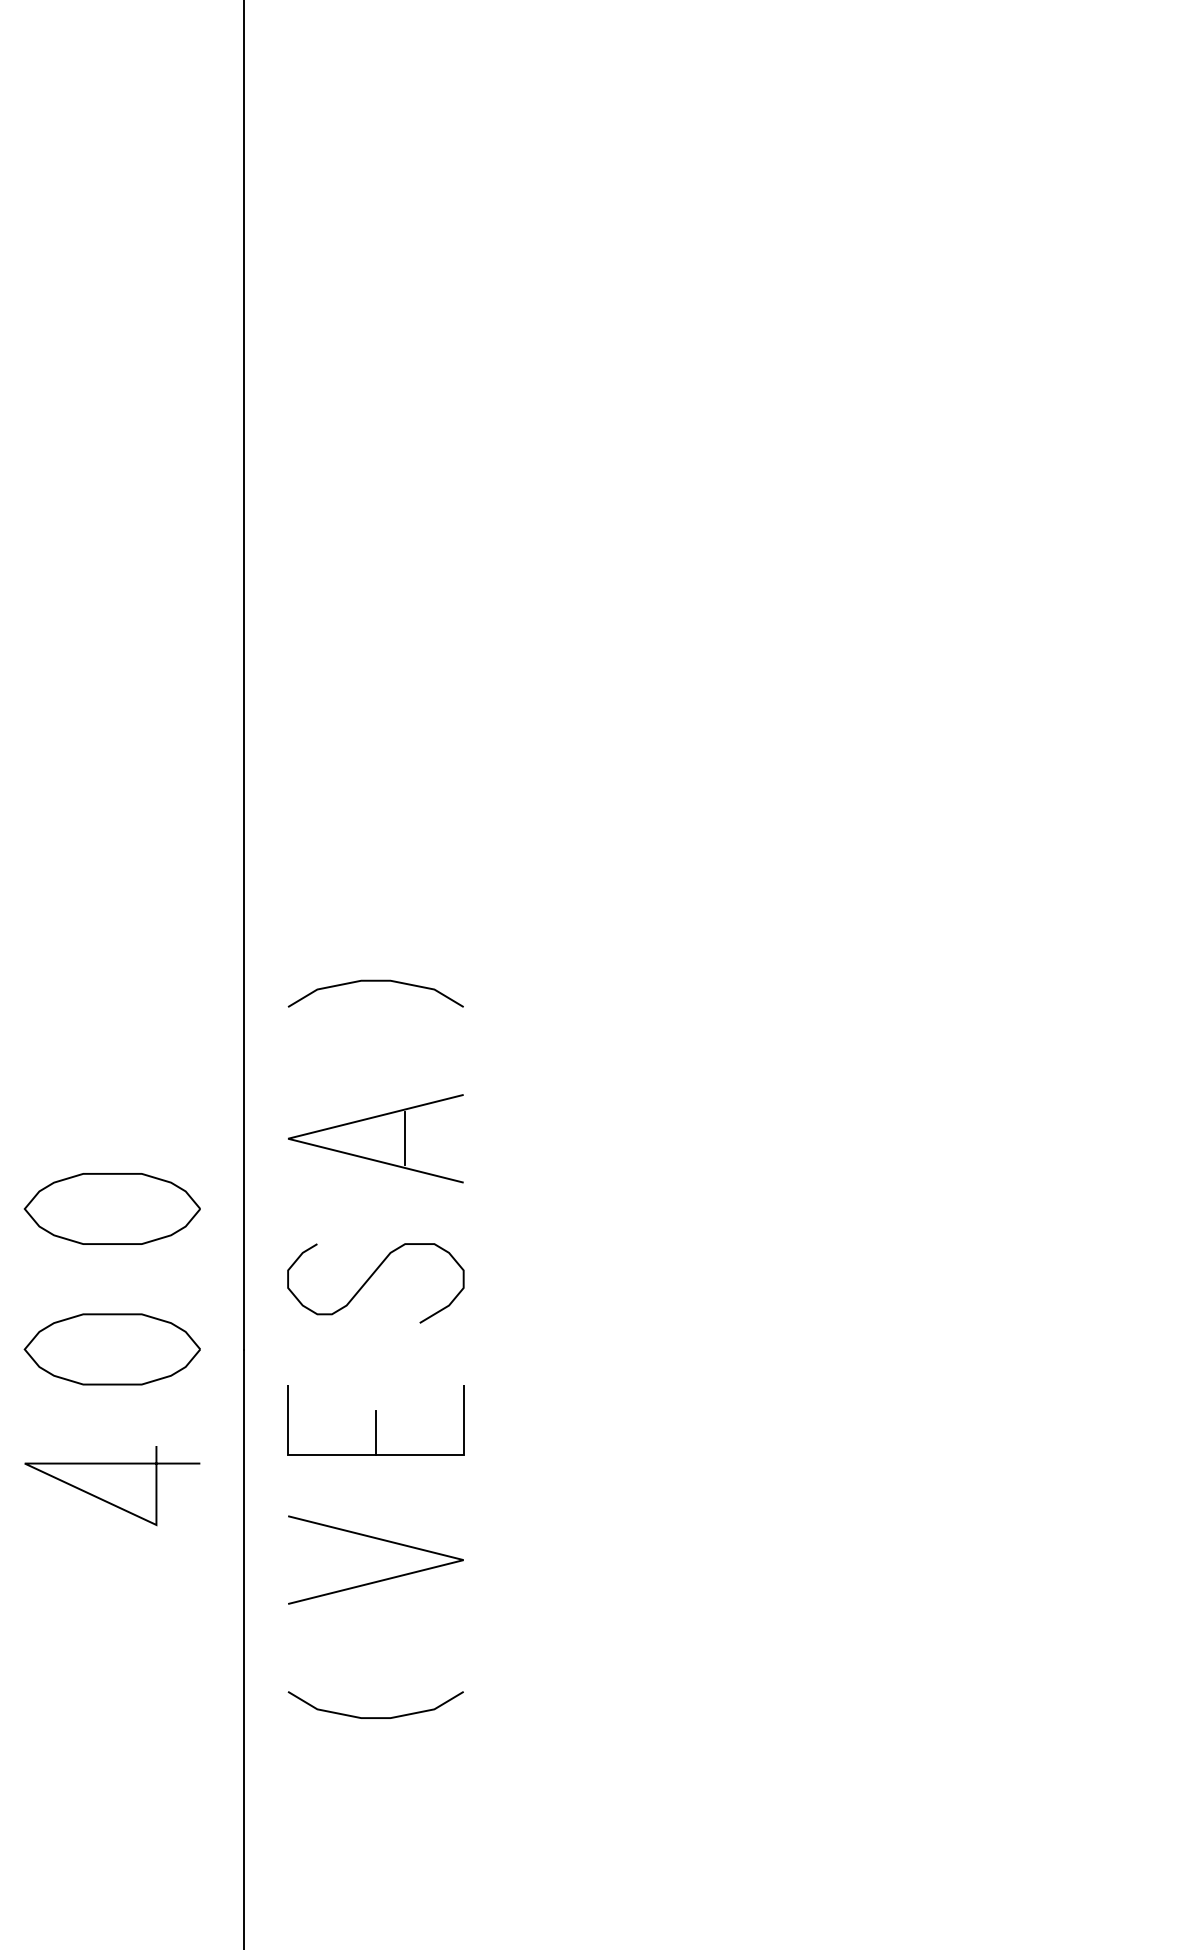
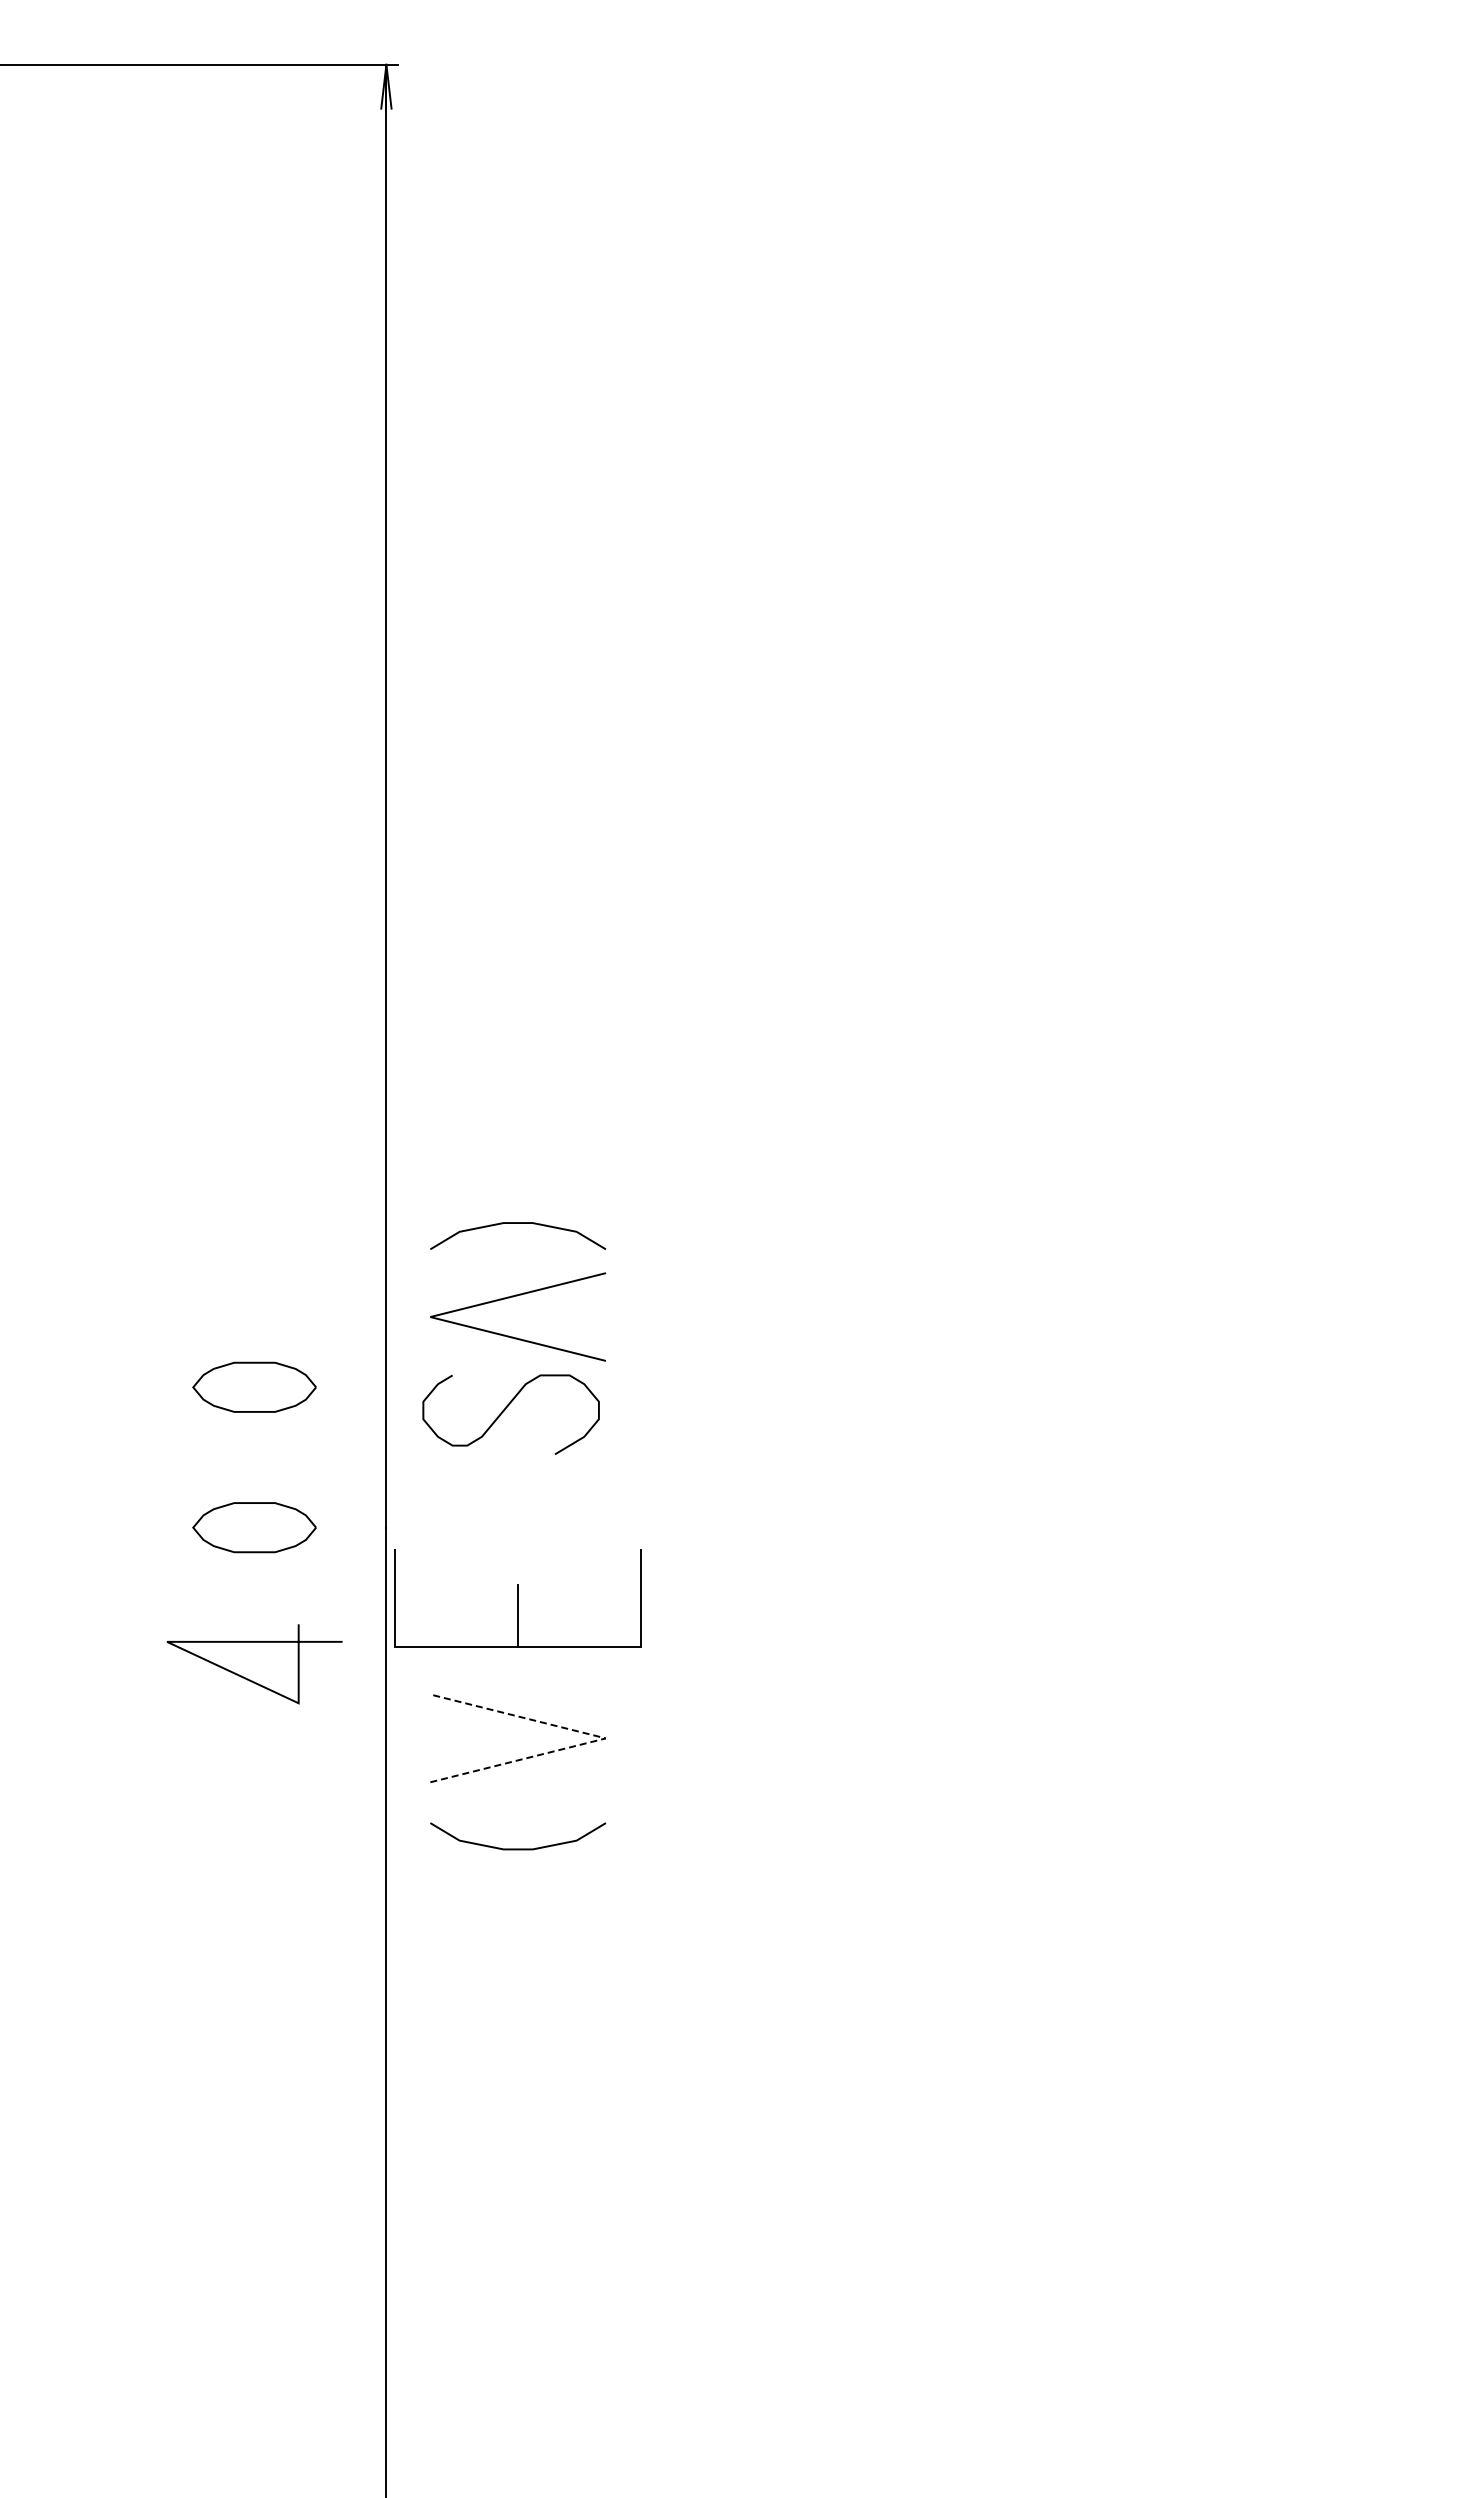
curve: (376, 981) -> (518, 1223), moved
line: (405, 1138) -> (547, 1316), removed
part: (112, 1209) -> (254, 1387), size x0.7
curve: (370, 1279) -> (505, 1410), moved
part: (112, 1349) -> (254, 1527), size x0.7
part: (375, 1420) -> (517, 1598), size x1.4
line: (463, 1560) -> (605, 1738), solid -> dashed
curve: (376, 1717) -> (518, 1848), moved

